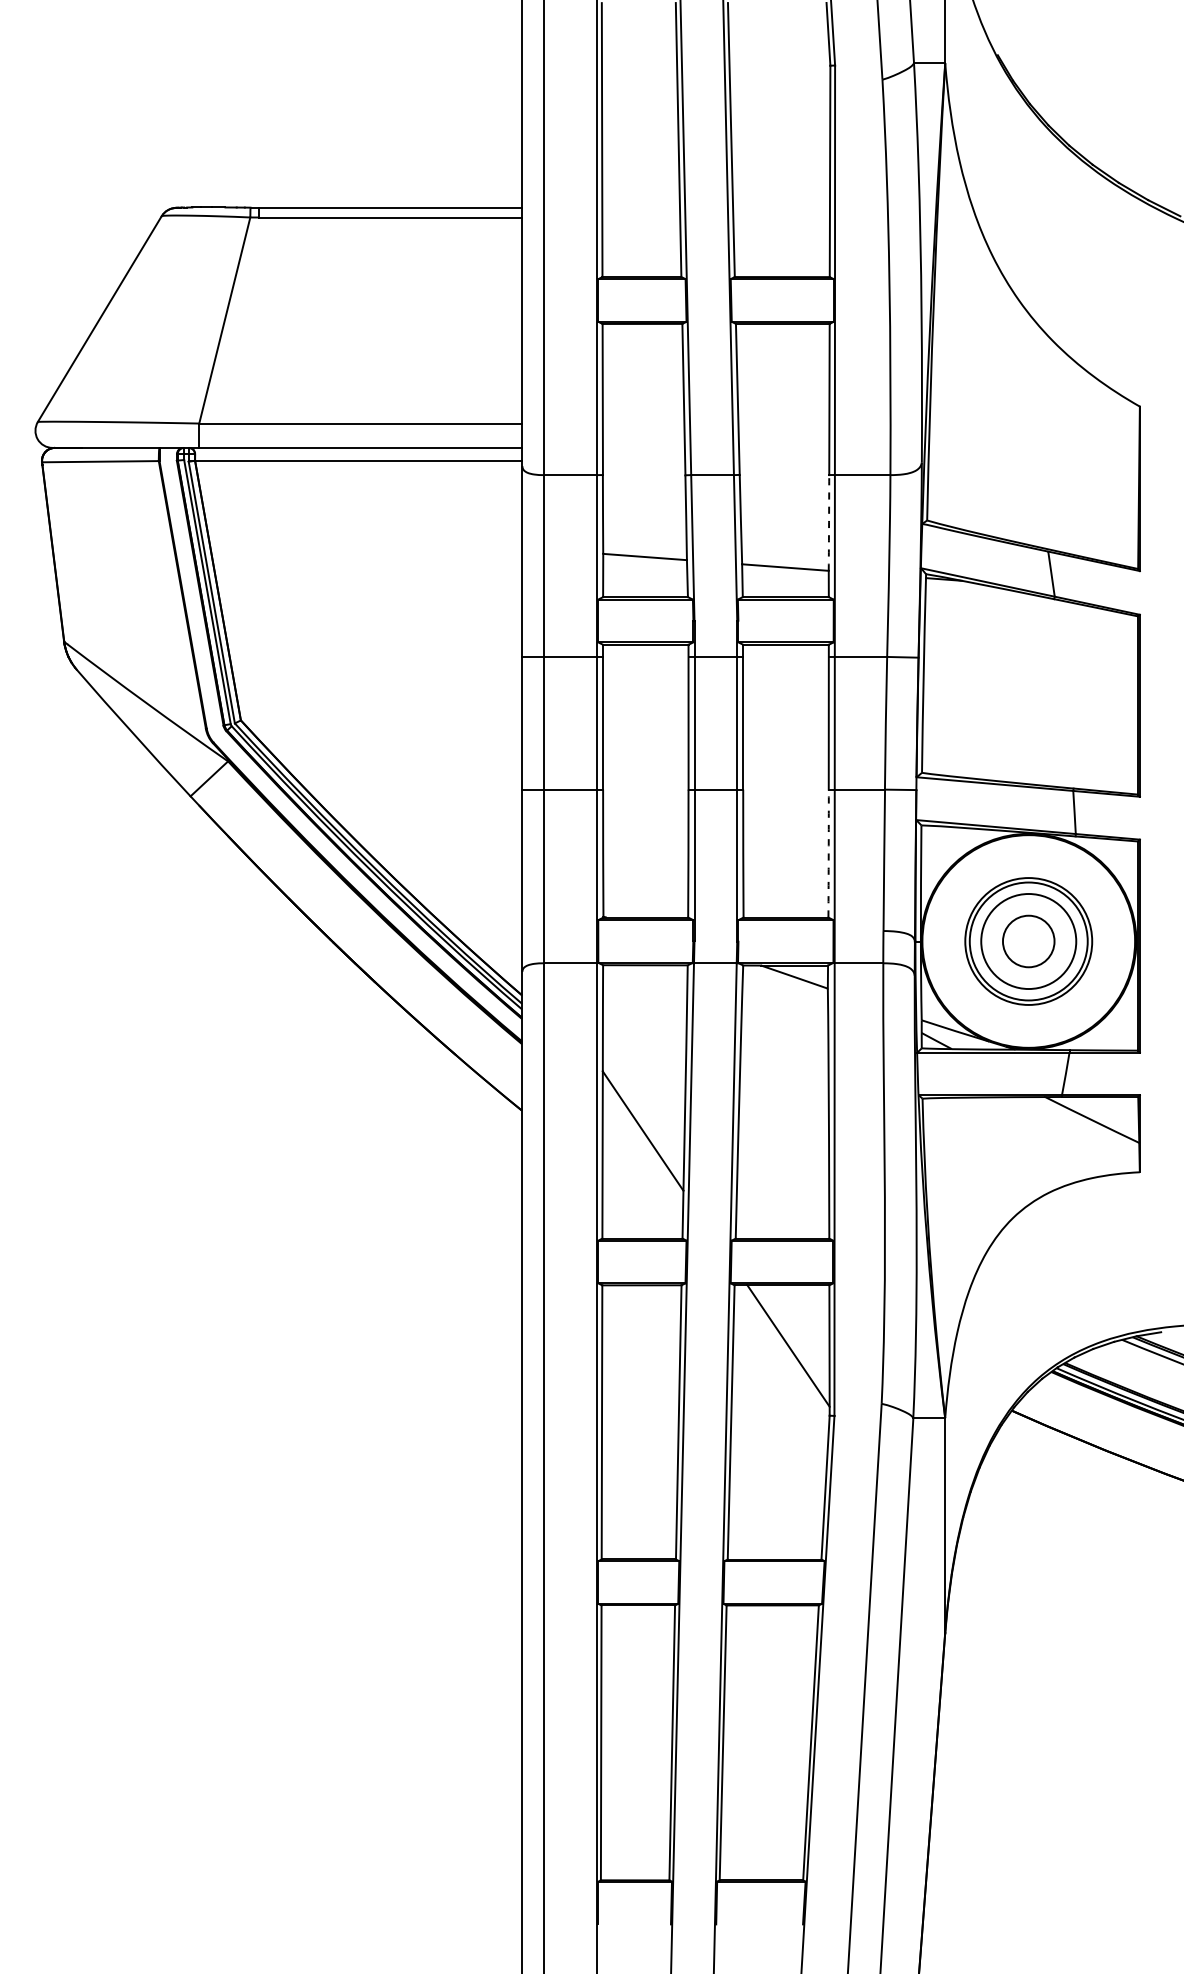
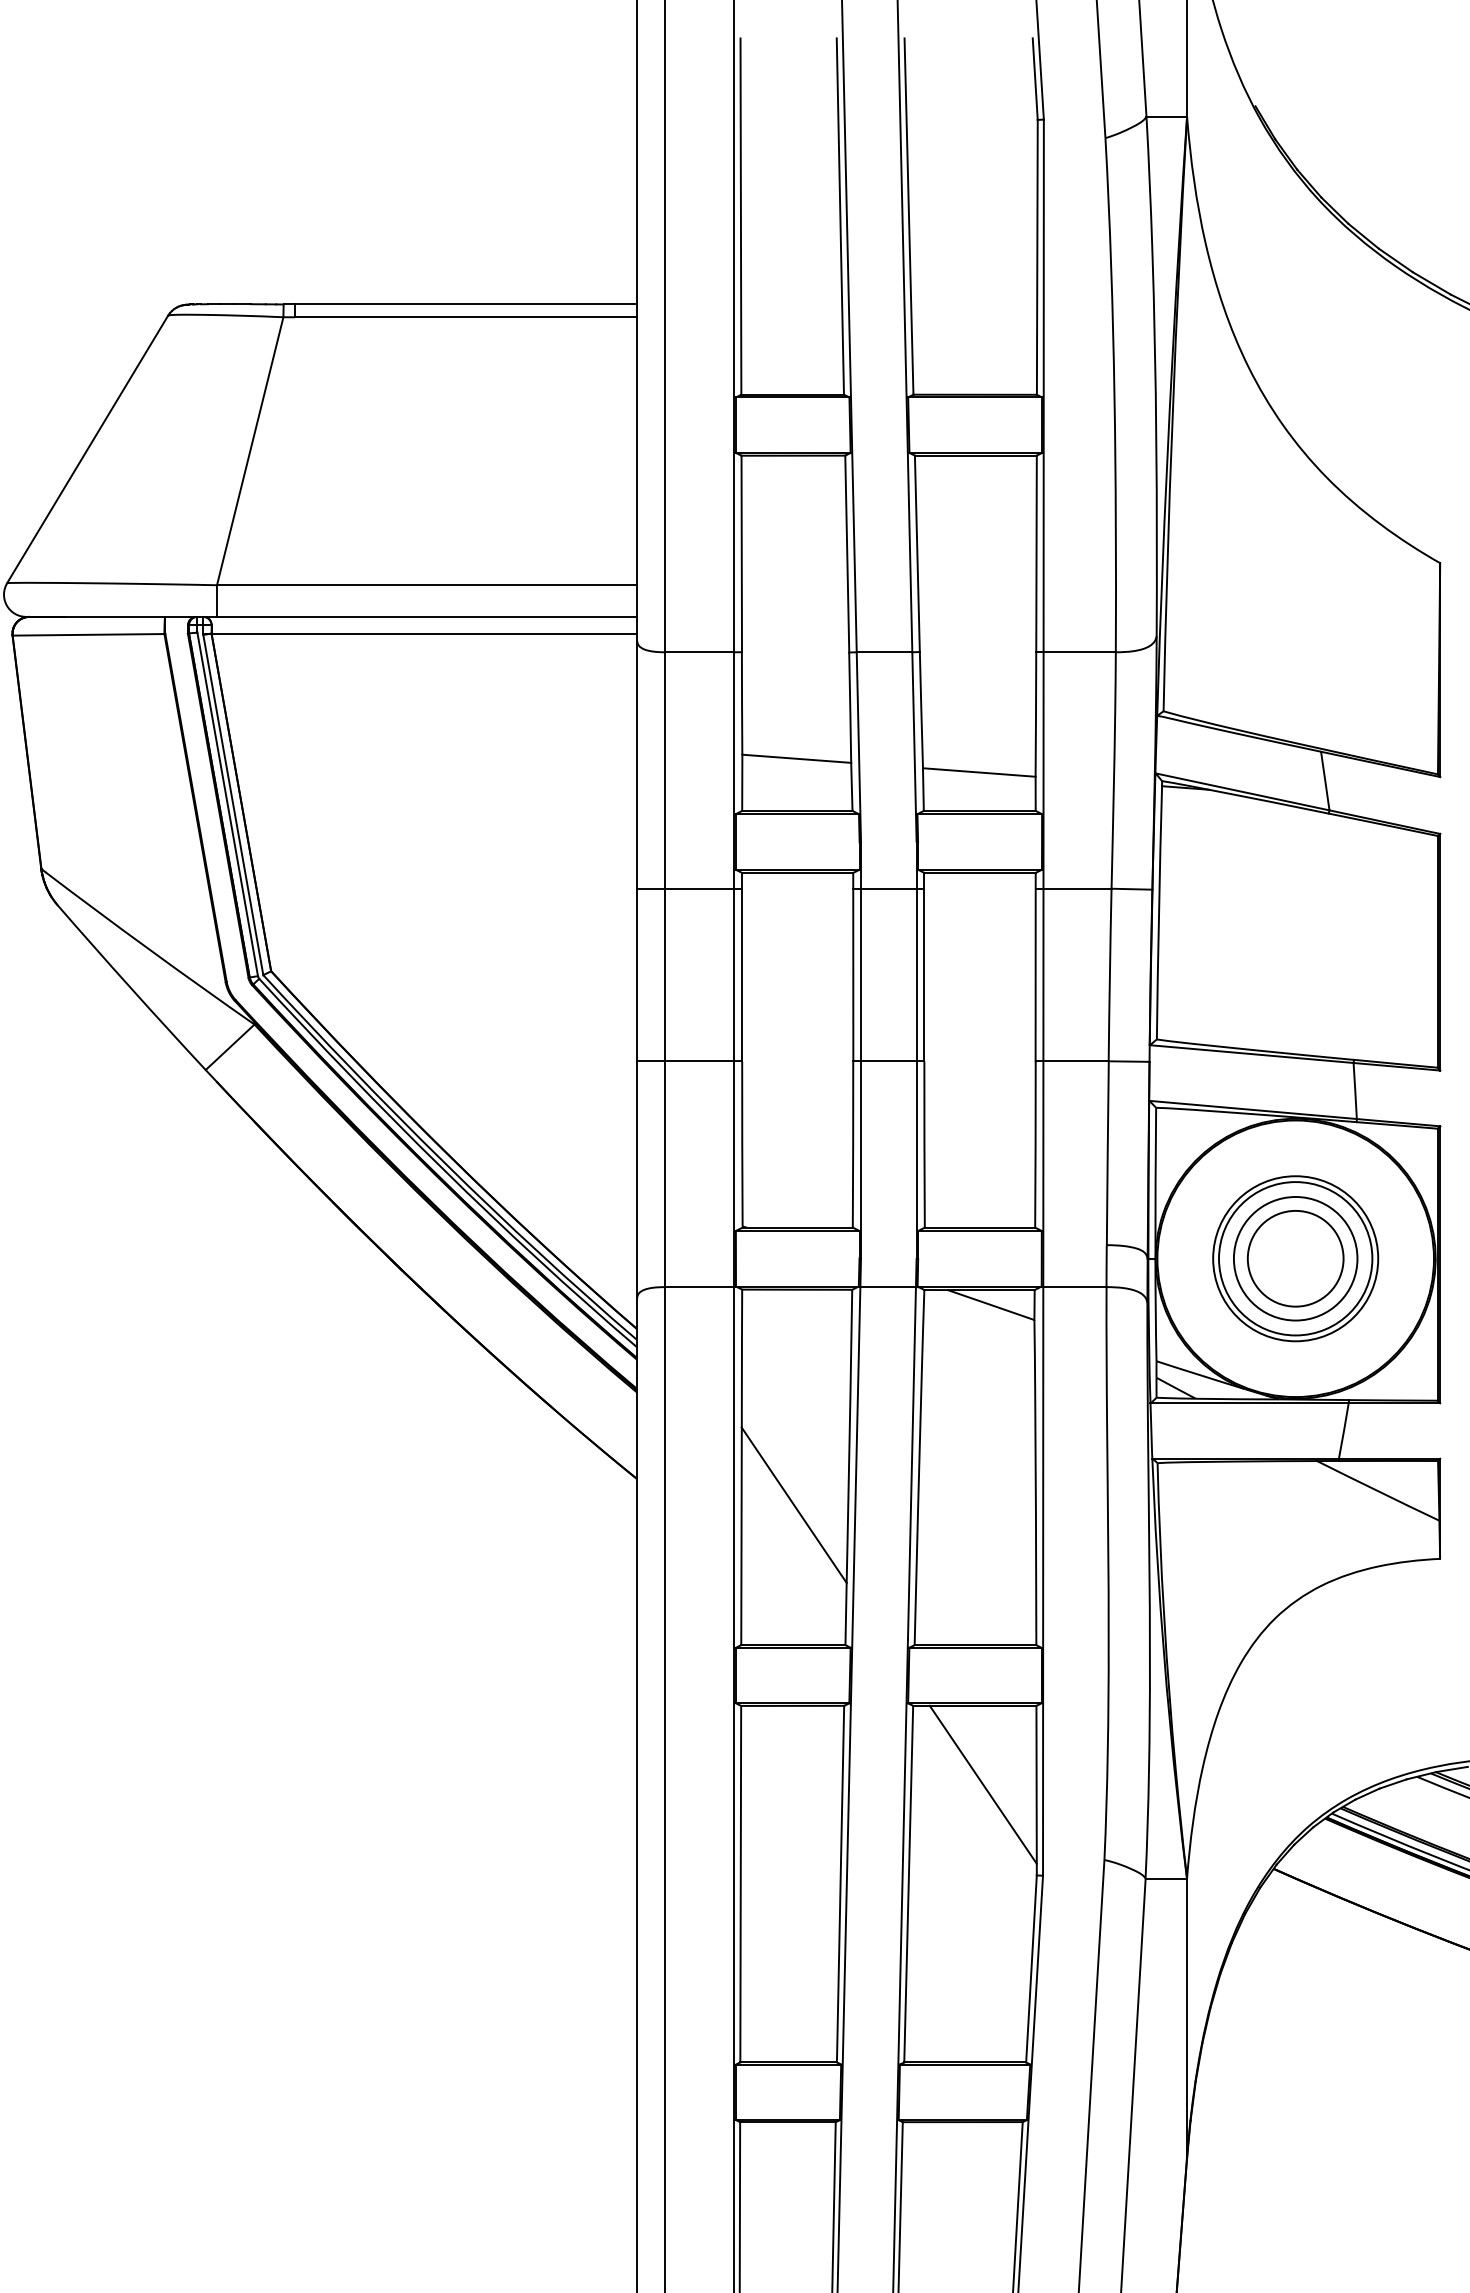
arc: (829, 522) -> (1036, 713), dashed -> solid
arc: (828, 853) -> (1035, 1144), dashed -> solid
circle: (1028, 941) -> (1295, 1258), size x1.43

